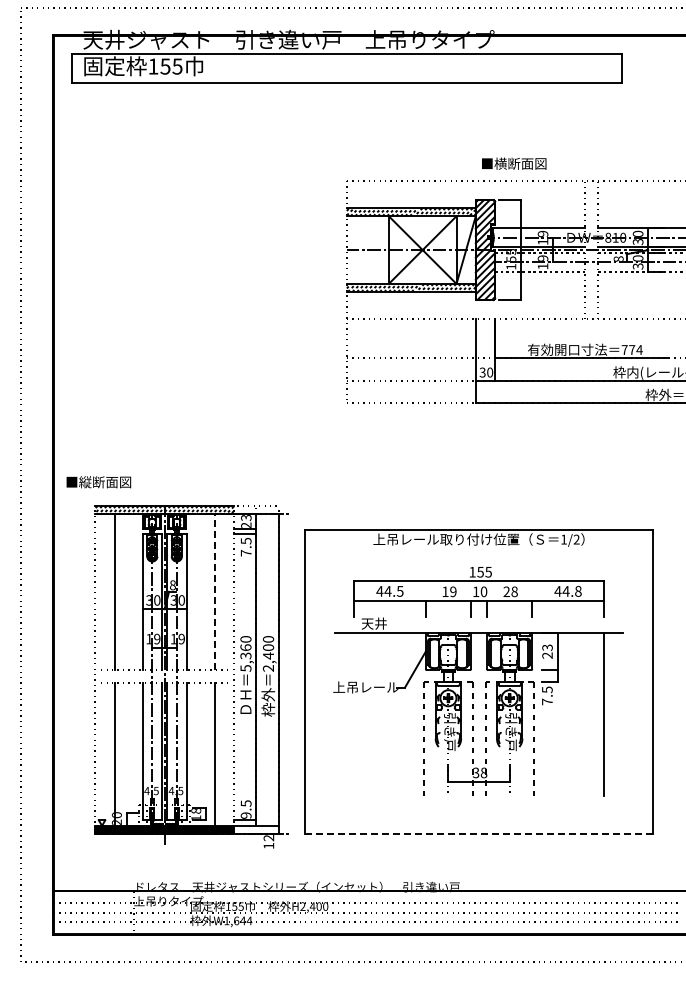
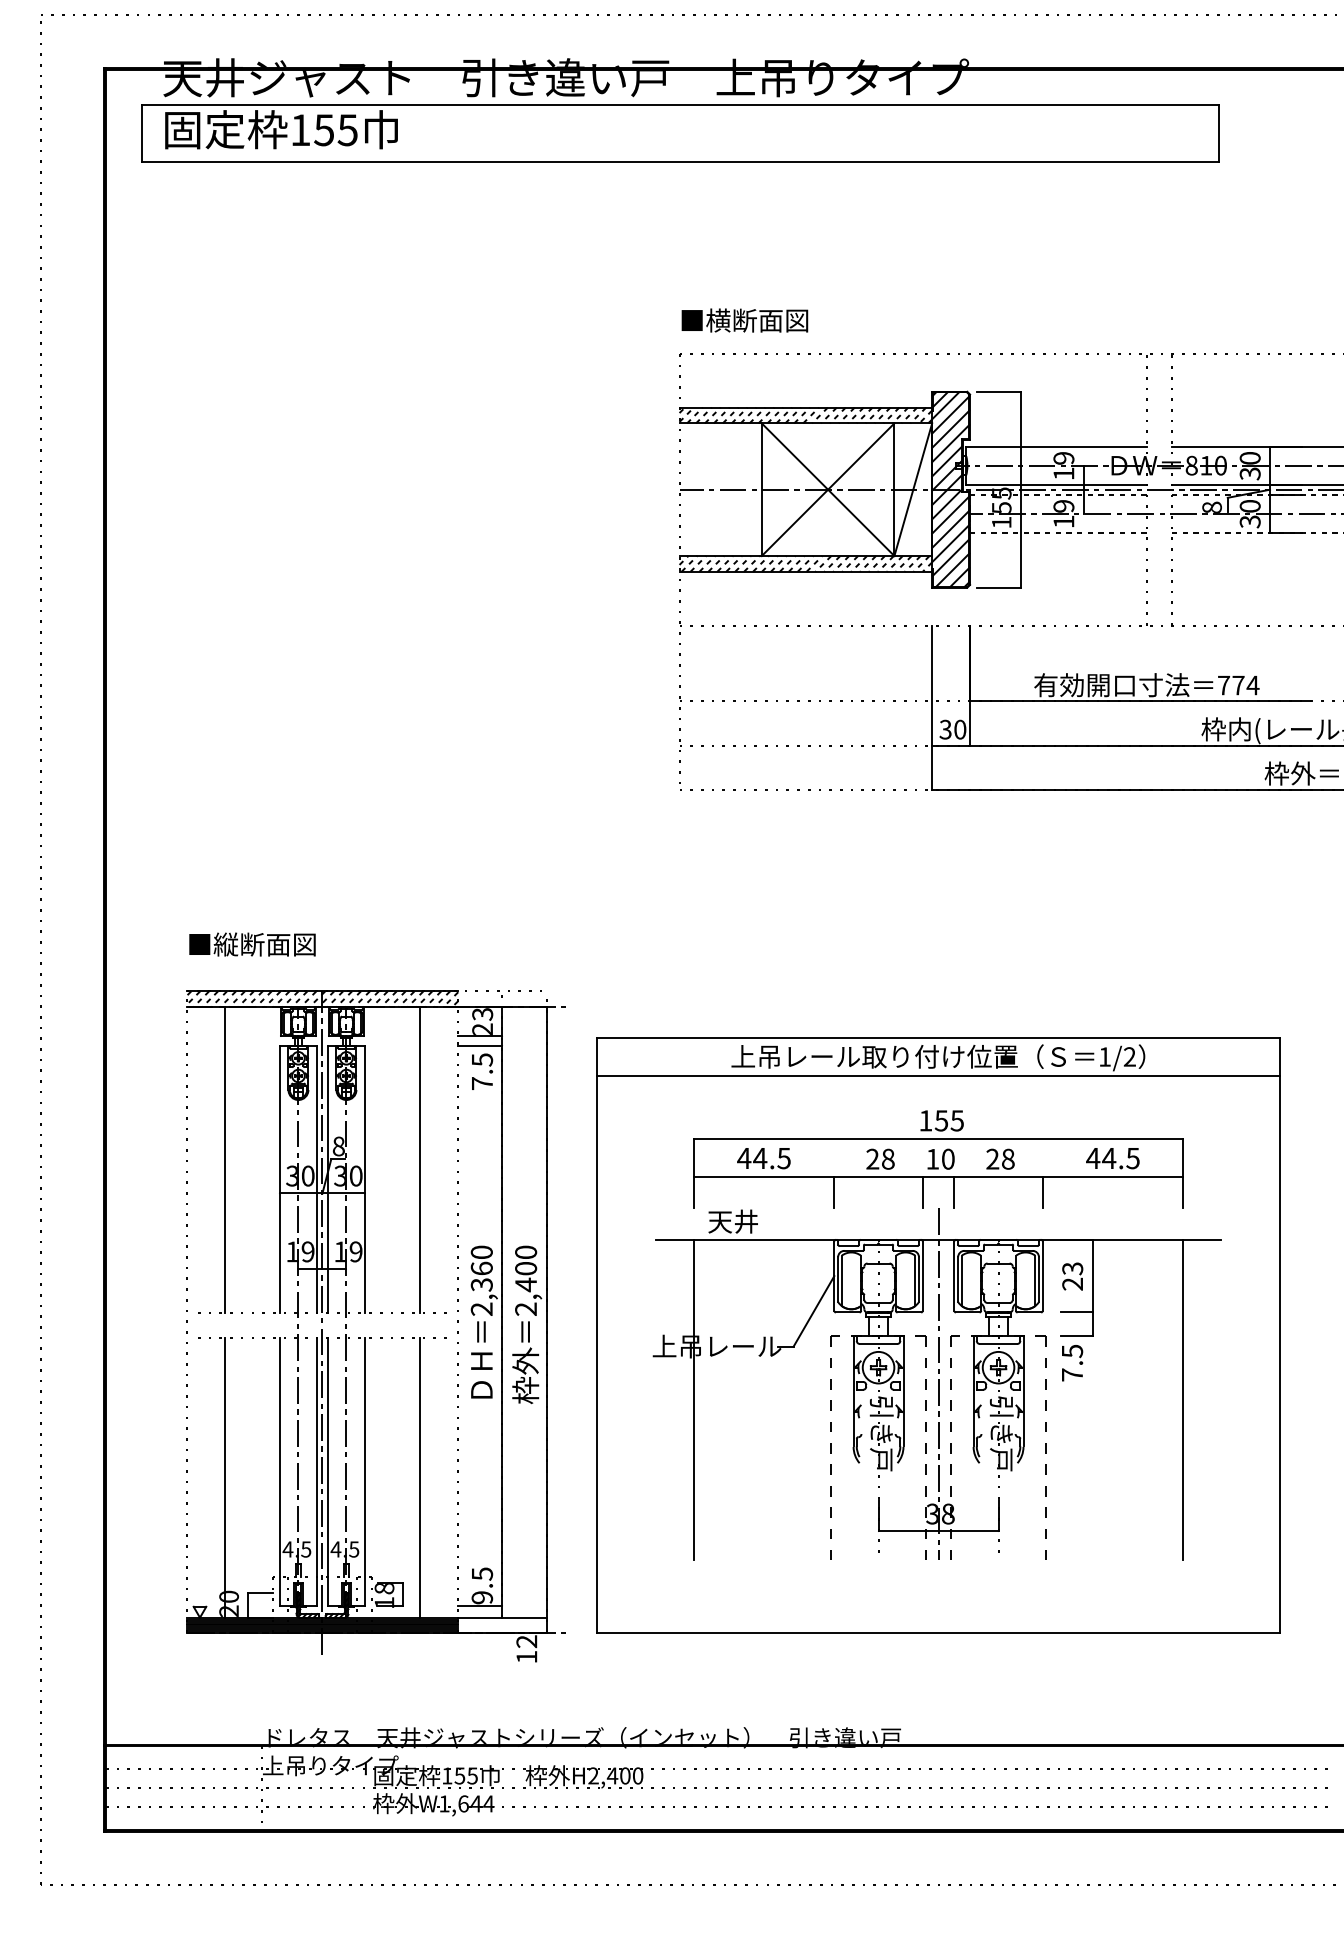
text: (514, 163) -> (745, 320), moved
text: (98, 482) -> (251, 945), moved
line: (478, 549) -> (937, 1076), added
line: (214, 591) -> (420, 1158), dashed -> solid
text: (449, 591) -> (880, 1158), 19 -> 28
text: (578, 591) -> (1133, 1158), 44.8 -> 44.5
text: (245, 668) -> (480, 1309), 5,360 -> 2,360
line: (479, 706) -> (939, 1383), added
line: (354, 714) -> (694, 1399), added
line: (479, 833) -> (939, 1632), dashed -> solid

